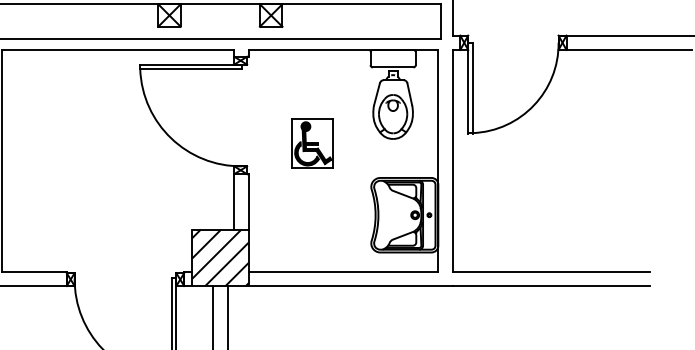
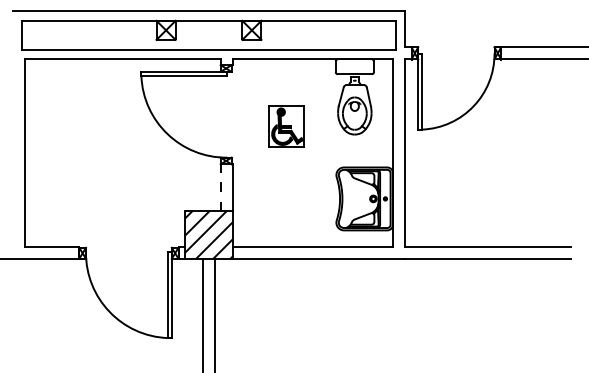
part: (312, 143) -> (286, 126), moved
line: (233, 201) -> (220, 187), solid -> dashed

